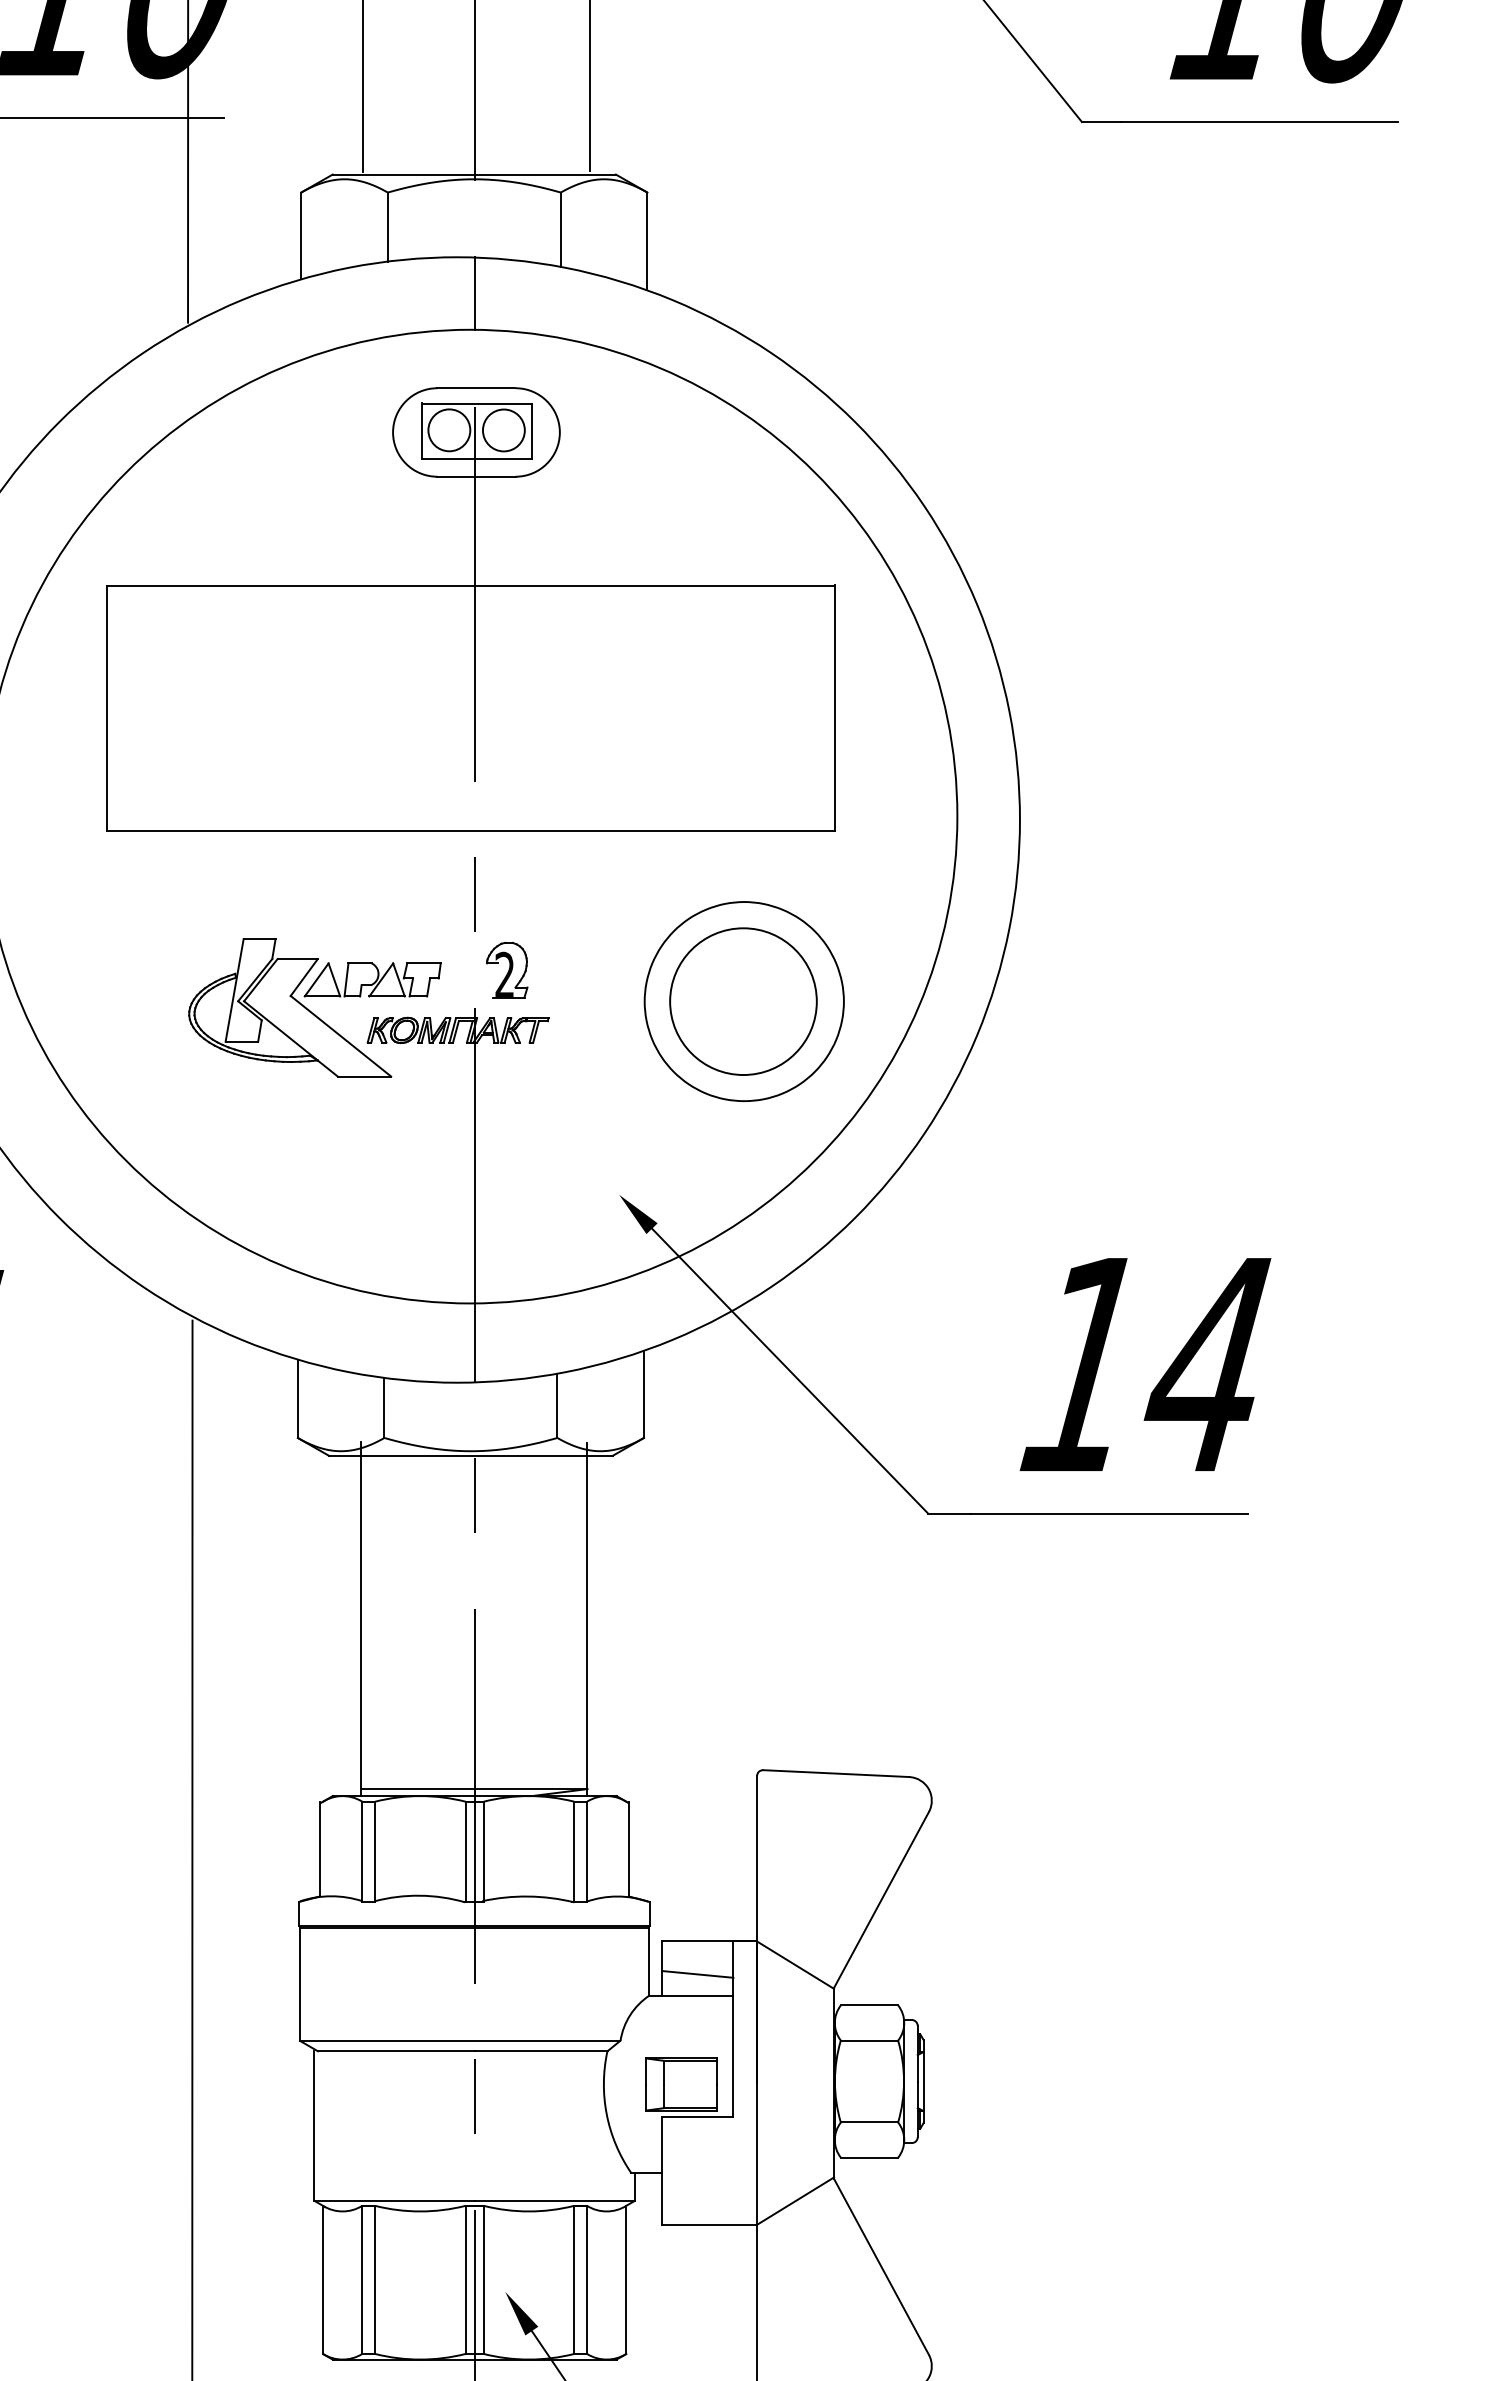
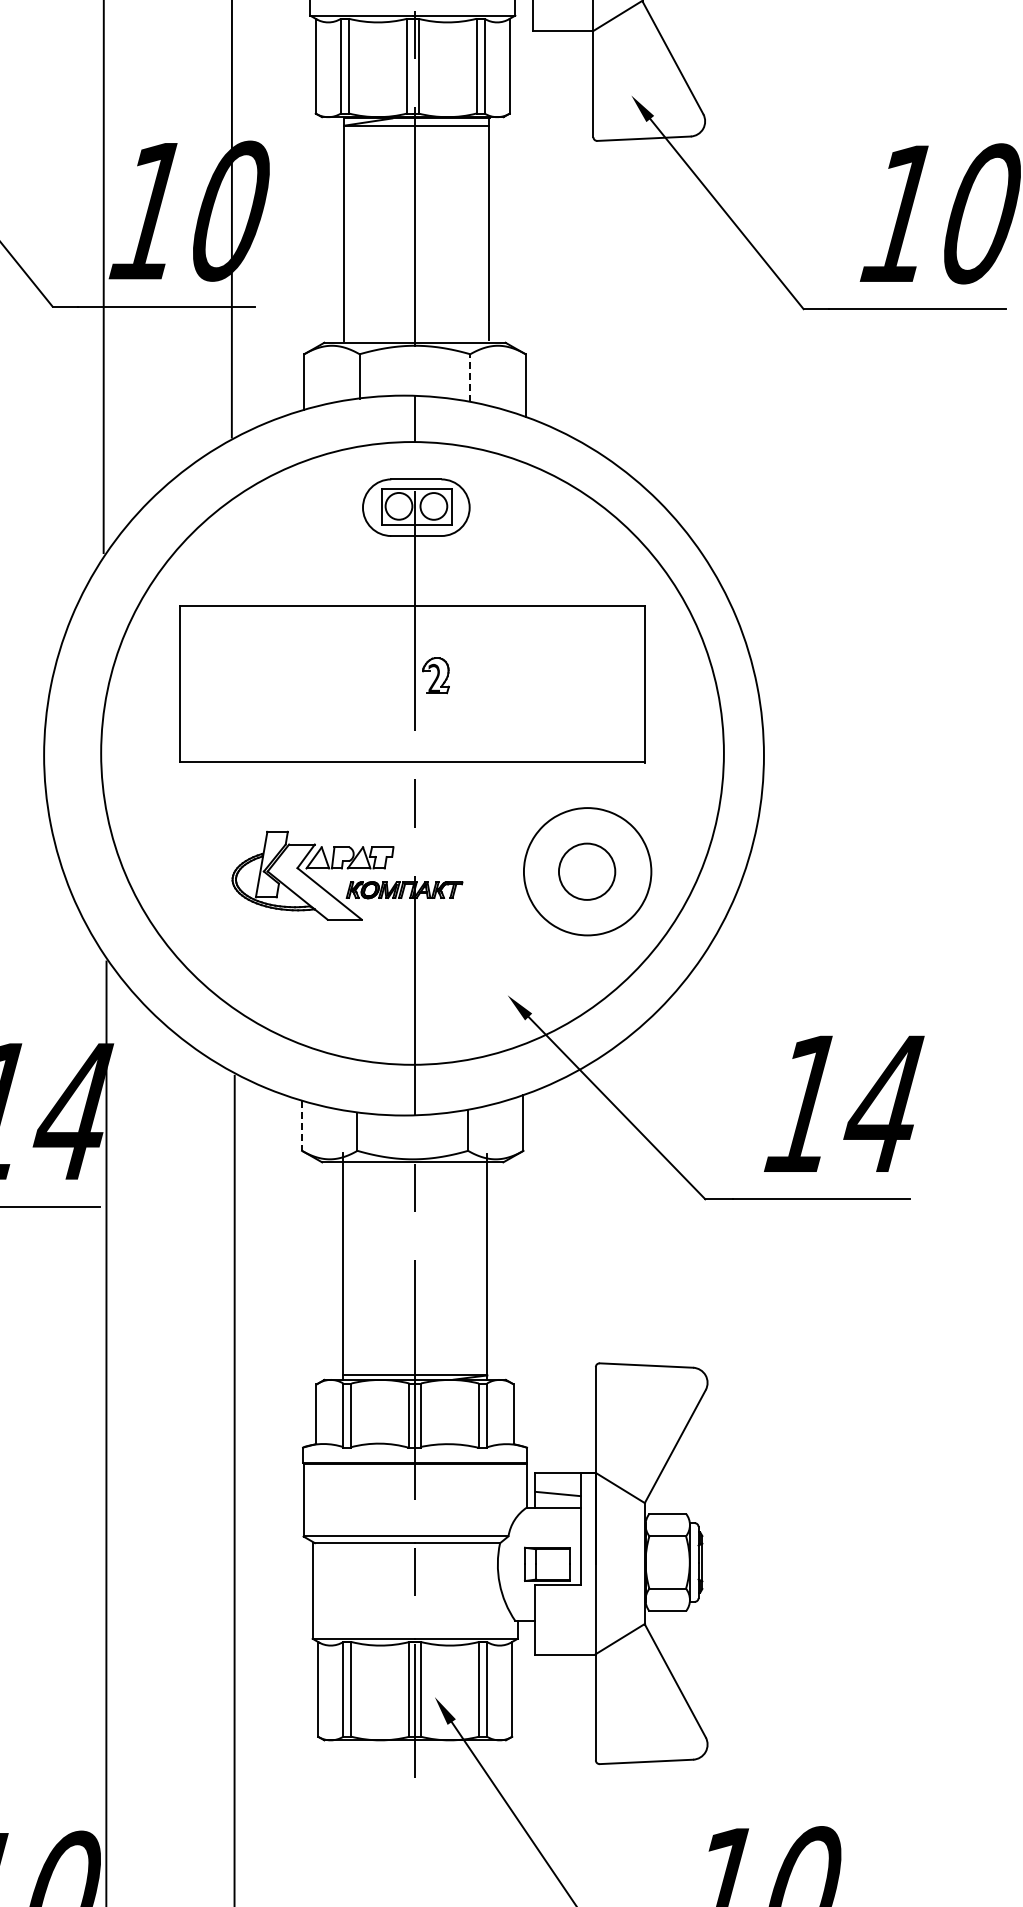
line: (561, 228) -> (470, 377), solid -> dashed
part: (506, 969) -> (435, 675), moved
circle: (744, 1001) -> (587, 871), size x0.6
line: (298, 1399) -> (302, 1126), solid -> dashed

